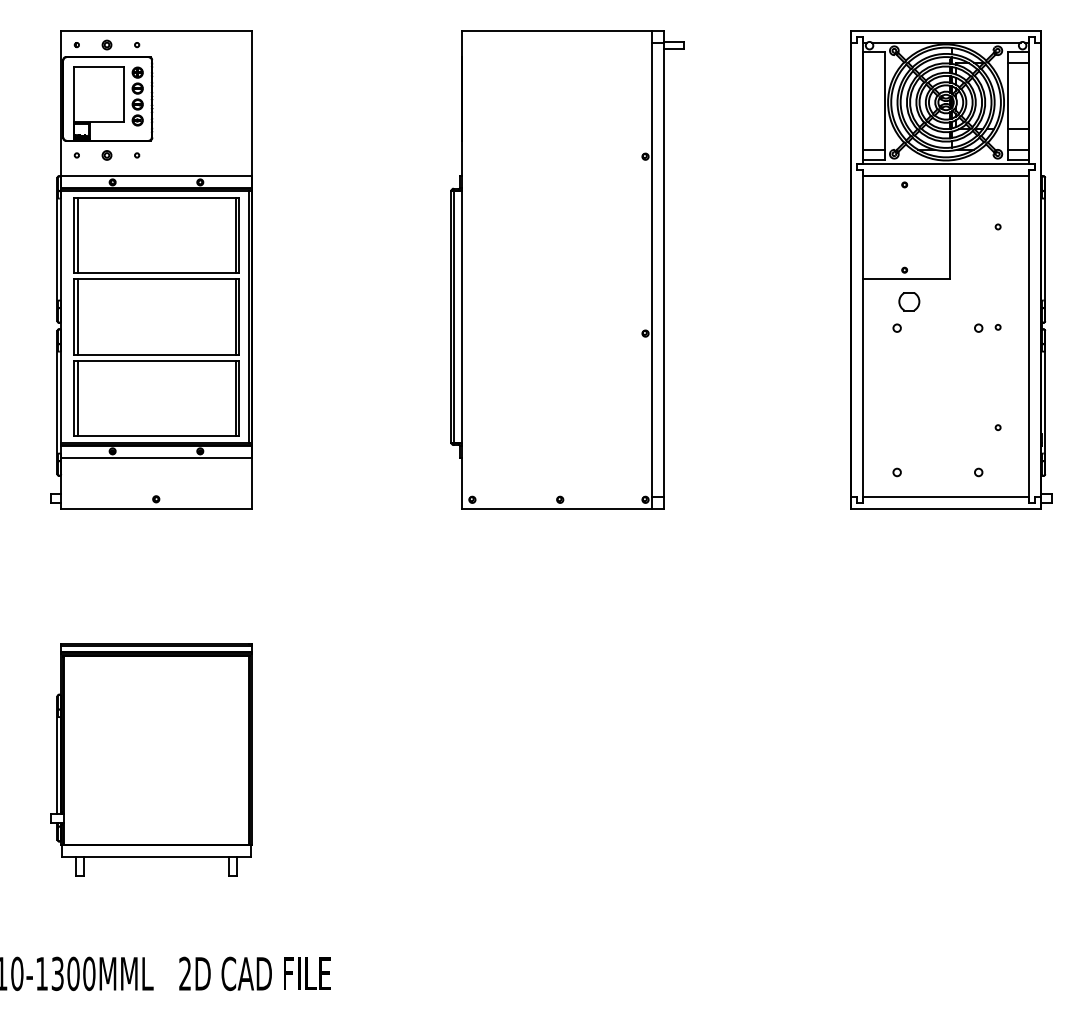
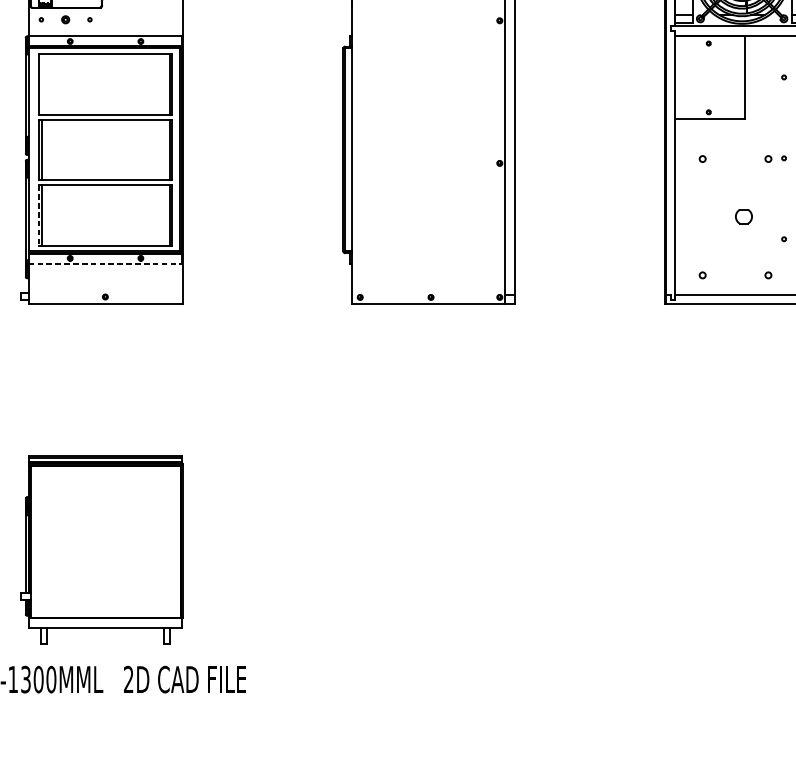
line: (77, 234) -> (41, 83), removed
part: (909, 301) -> (744, 216), moved
line: (73, 398) -> (38, 215), solid -> dashed
line: (156, 457) -> (105, 263), solid -> dashed
part: (151, 759) -> (101, 549), moved

